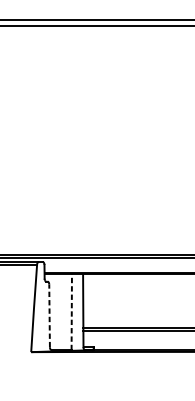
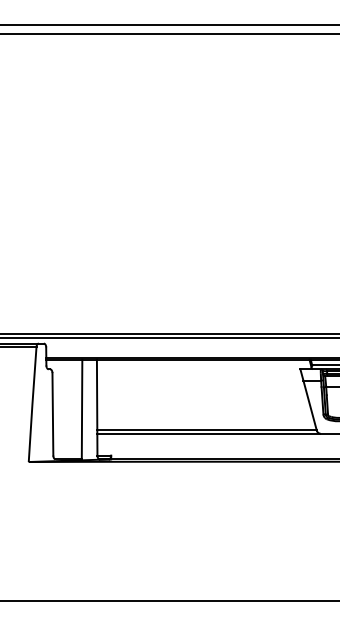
line: (72, 312) -> (82, 409), dashed -> solid
line: (49, 315) -> (52, 413), dashed -> solid

